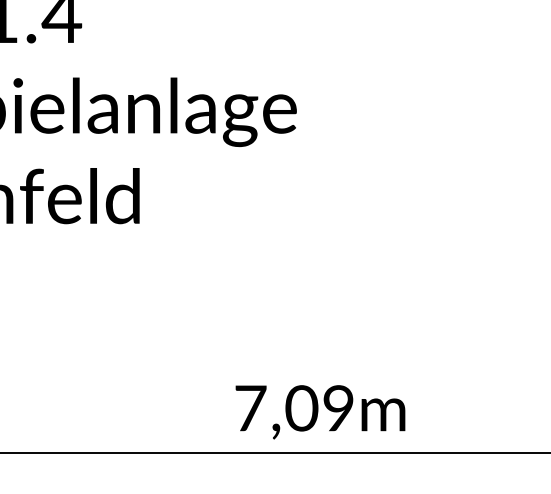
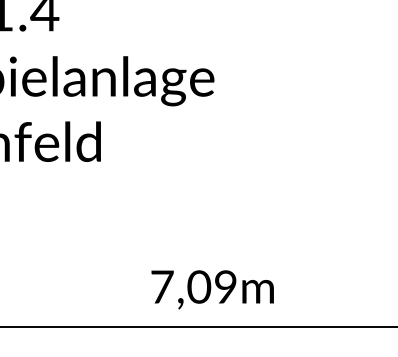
text: (320, 412) -> (212, 290), moved

